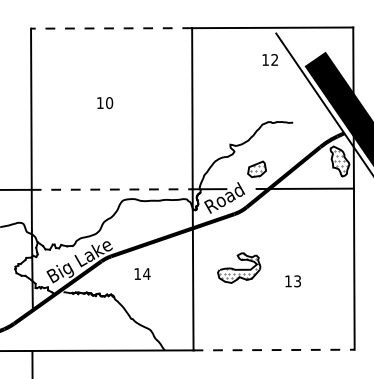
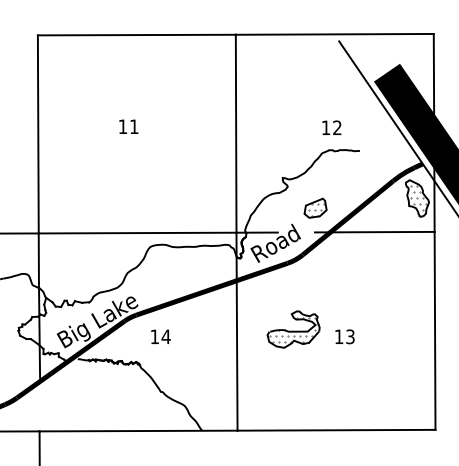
line: (111, 28) -> (136, 35), dashed -> solid
text: (270, 59) -> (331, 127), moved
text: (109, 102) -> (134, 126), 10 -> 11
line: (112, 189) -> (137, 233), dashed -> solid
text: (142, 273) -> (160, 336), moved
text: (292, 281) -> (344, 336), moved
line: (274, 350) -> (336, 430), dashed -> solid

